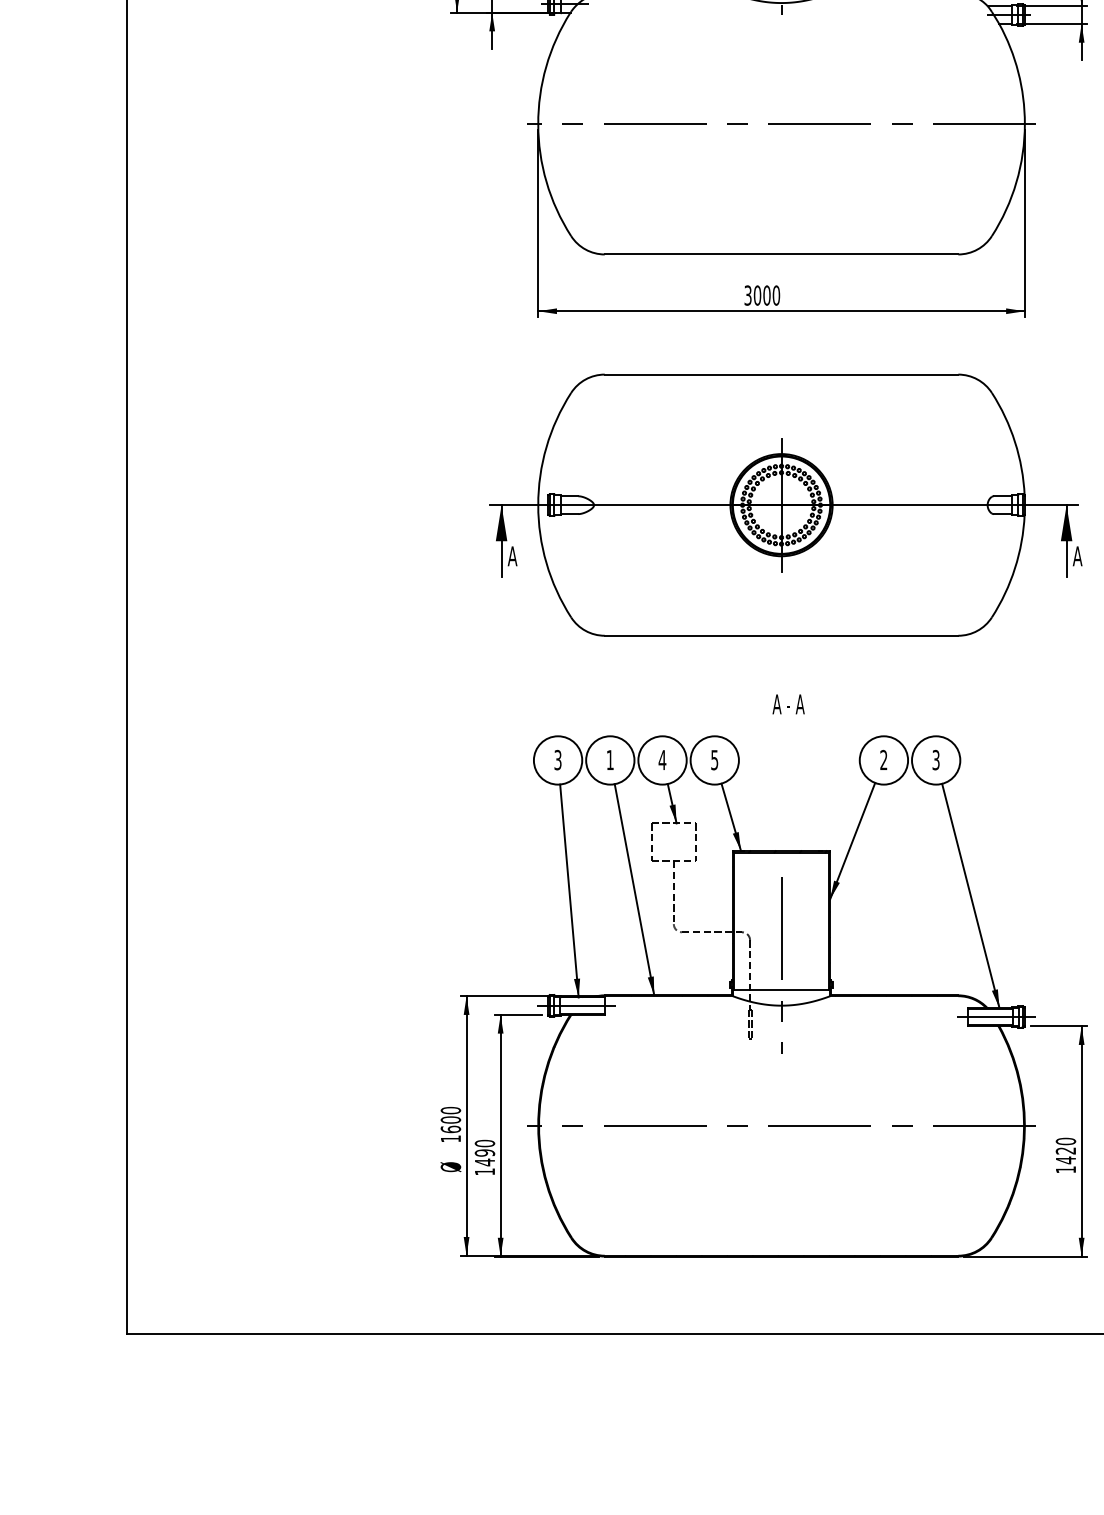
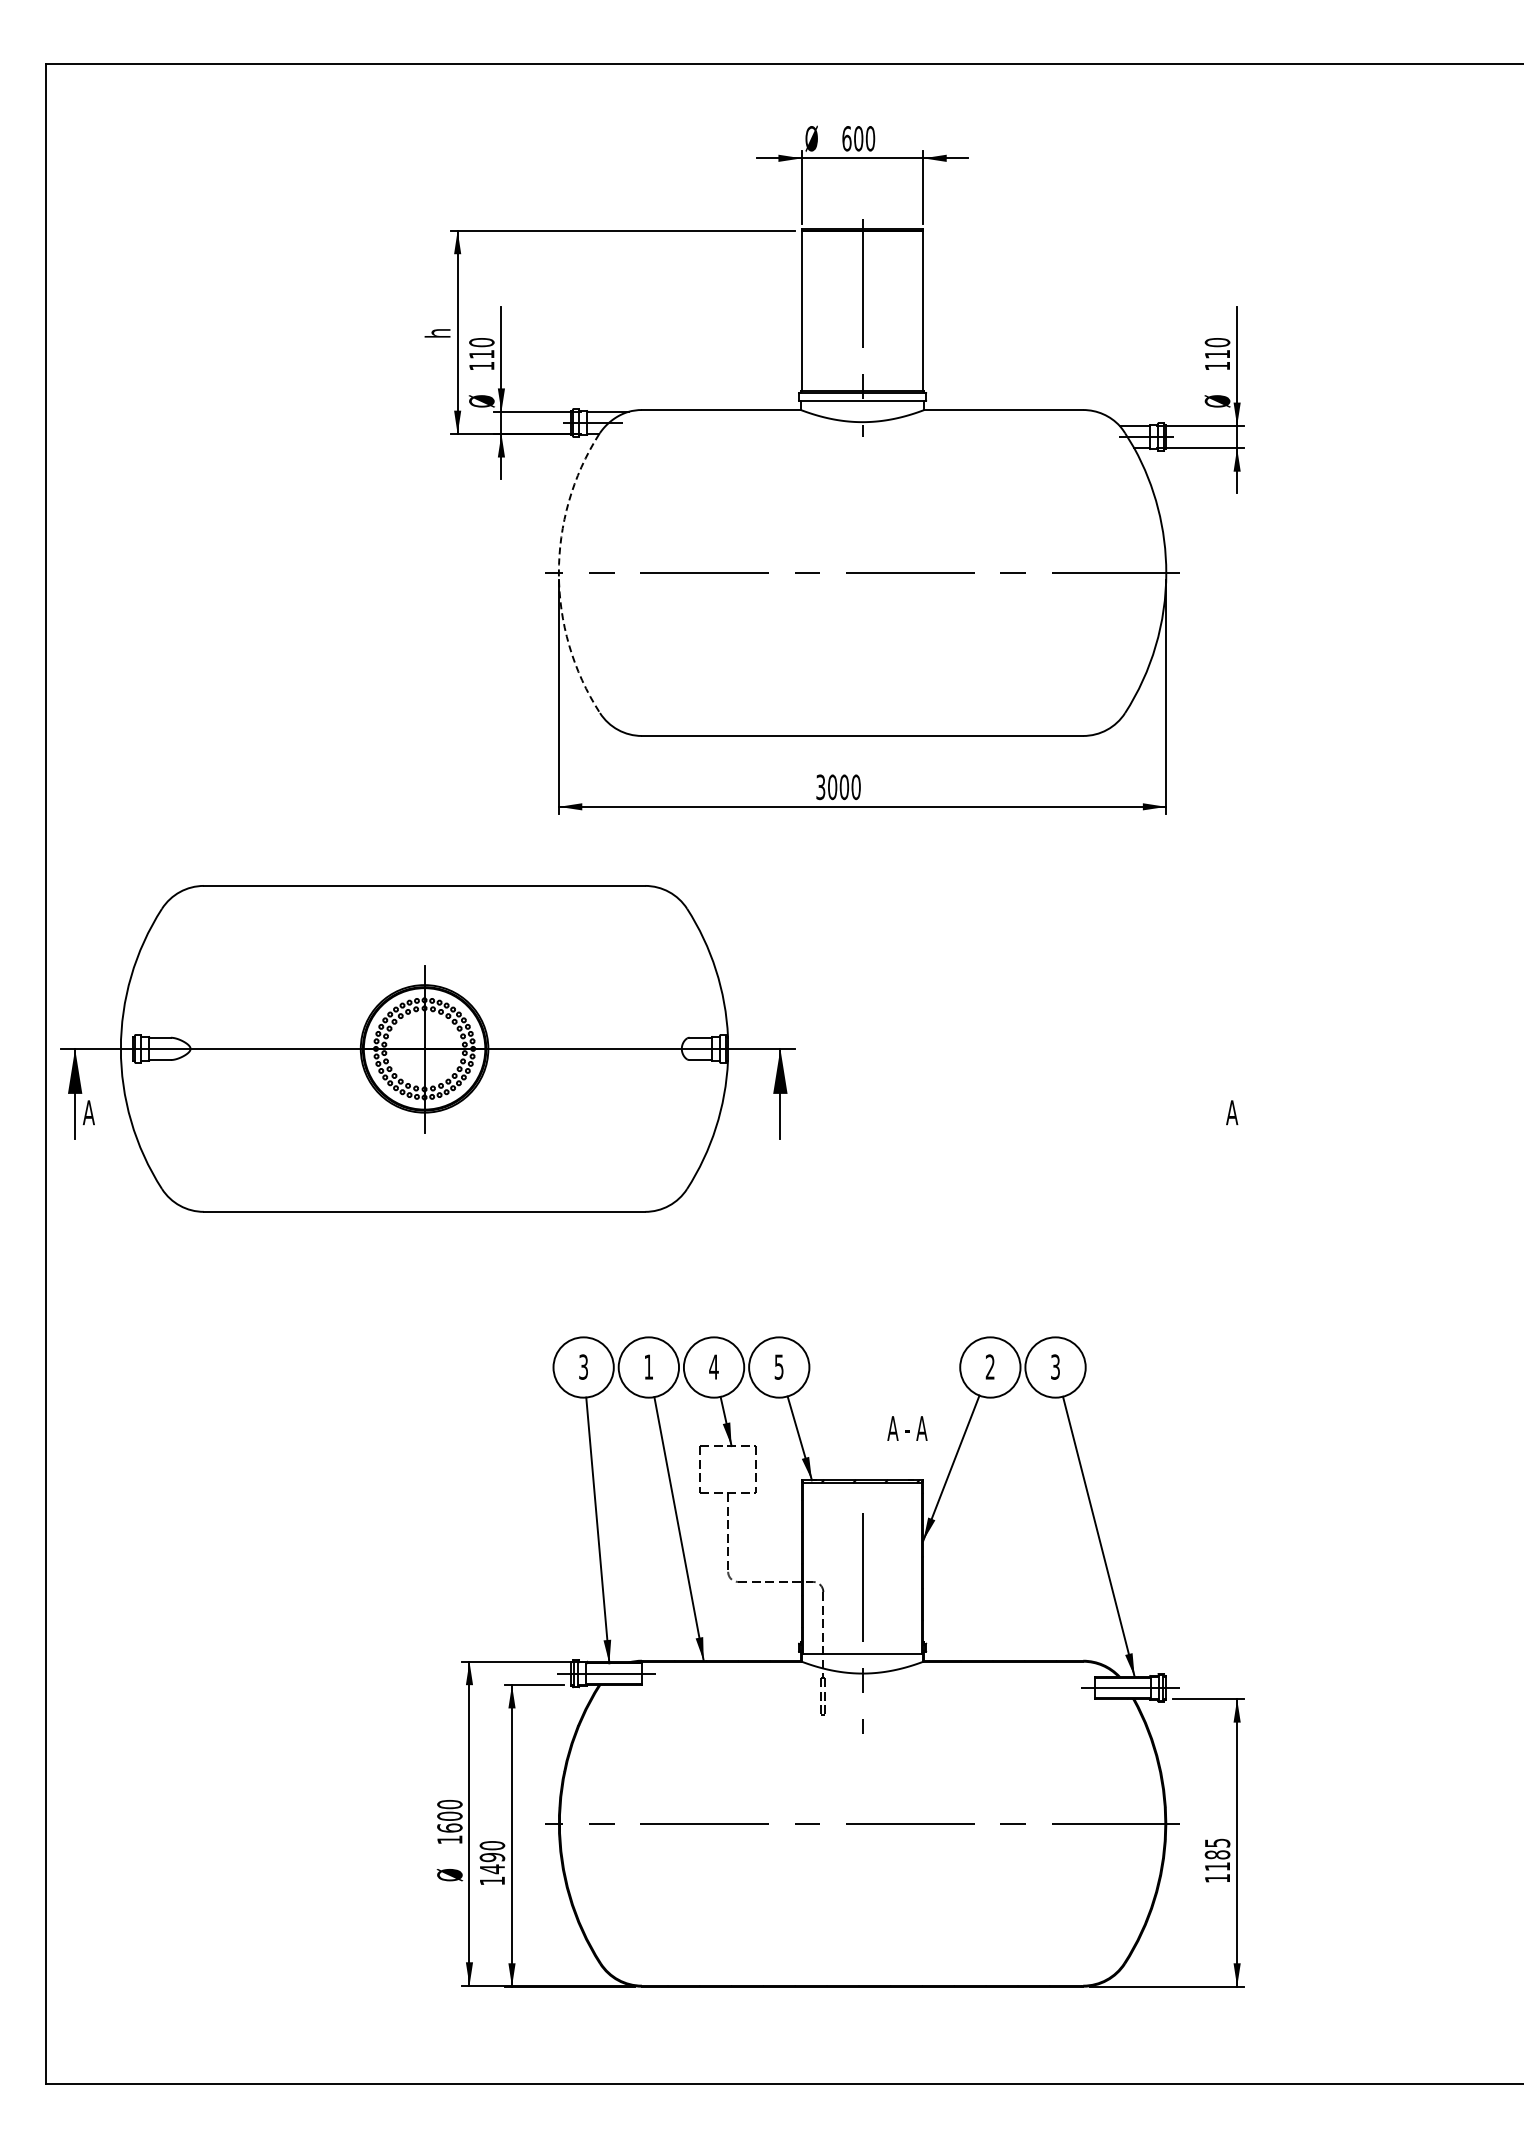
arc: (537, 124) -> (558, 573), solid -> dashed
part: (783, 504) -> (427, 1048), moved
text: (788, 704) -> (907, 1428), moved
text: (1065, 1150) -> (1217, 1854), 1420 -> 1185

